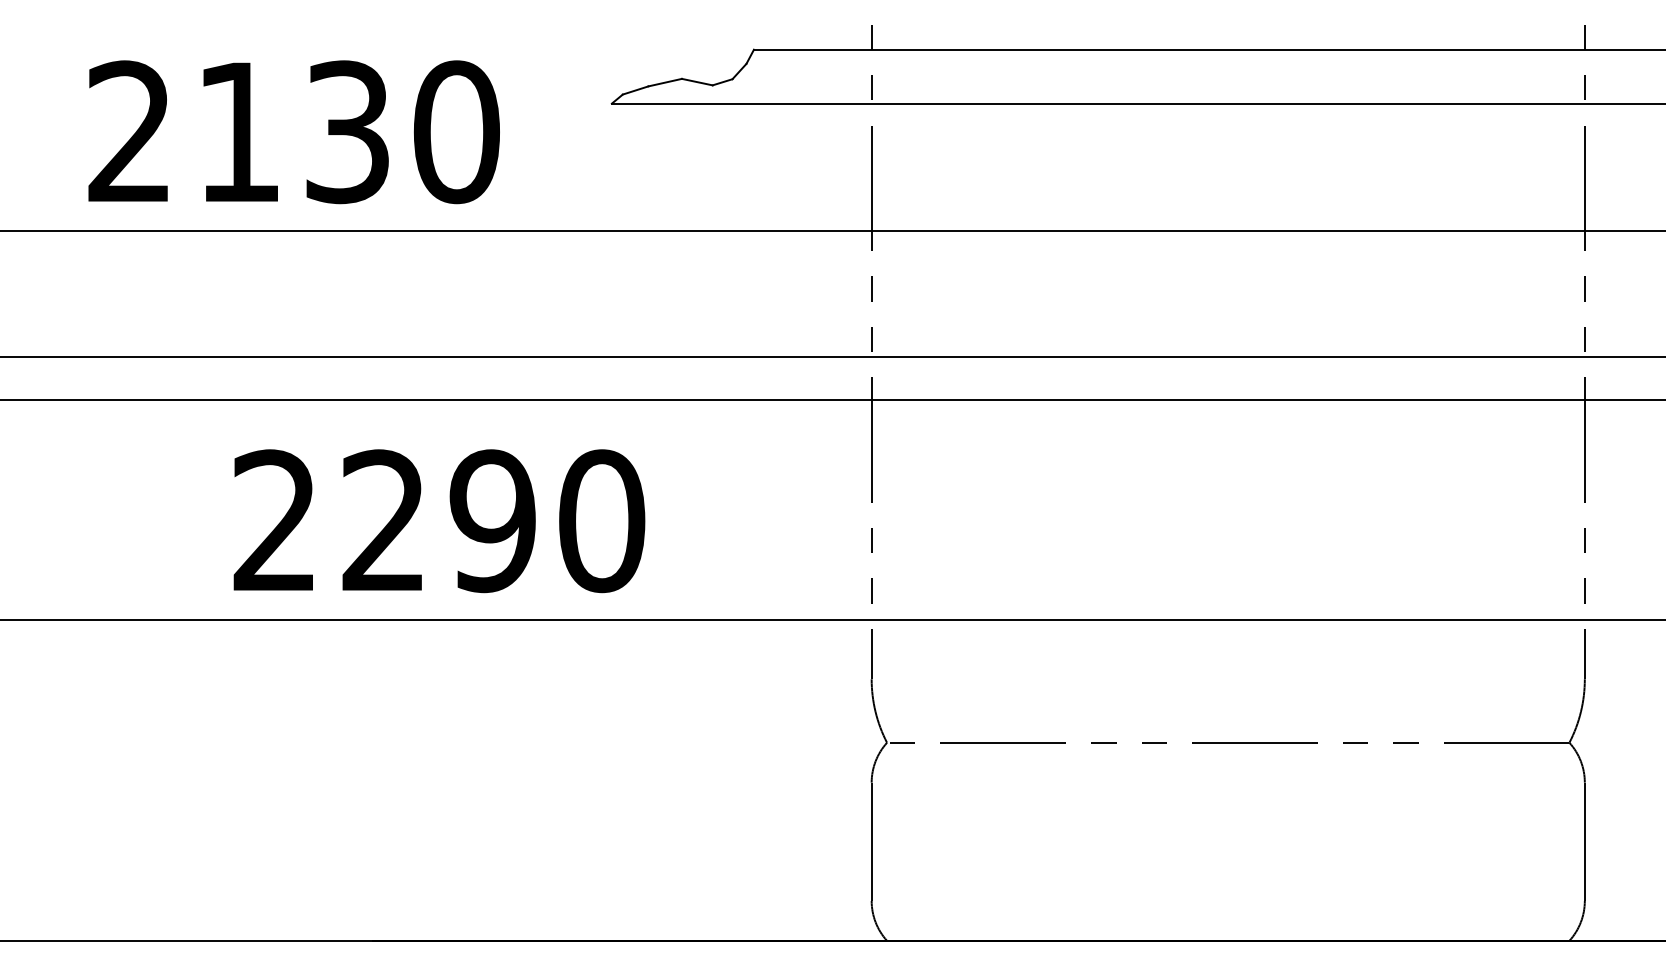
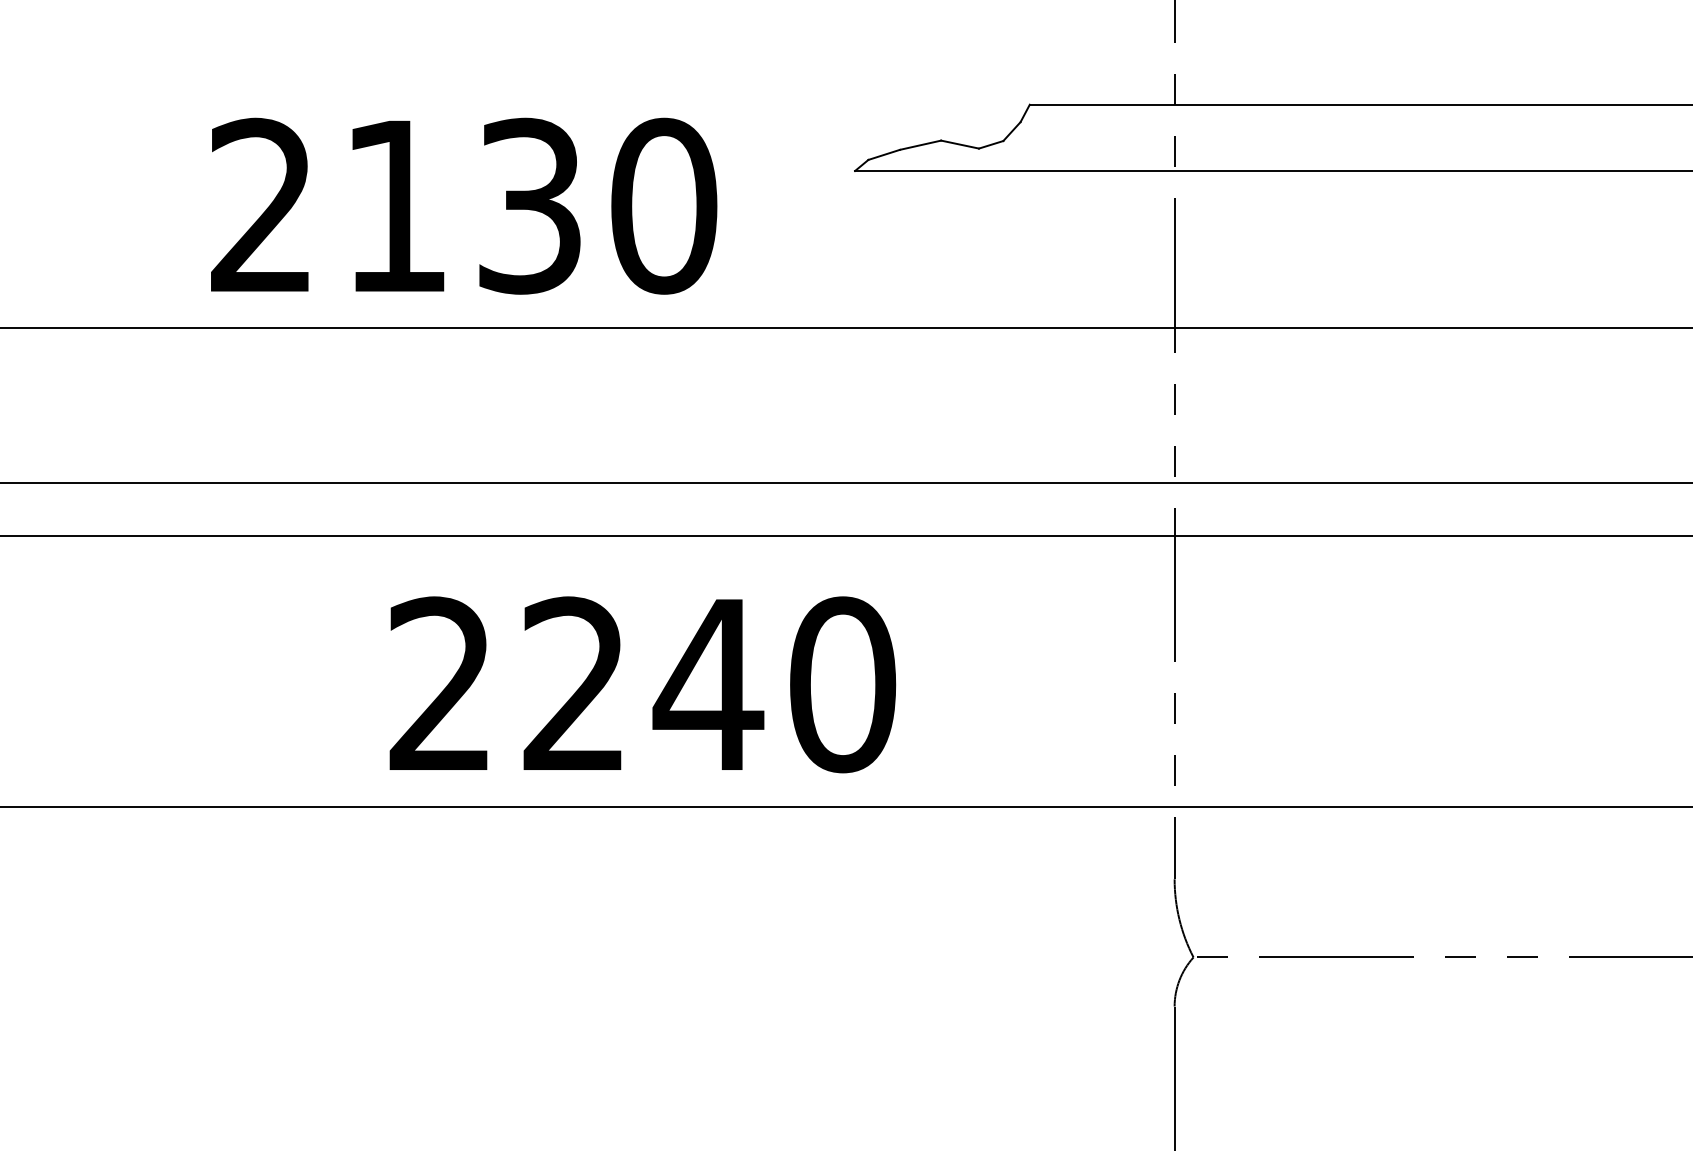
text: (492, 521) -> (708, 685), 2290 -> 2240

